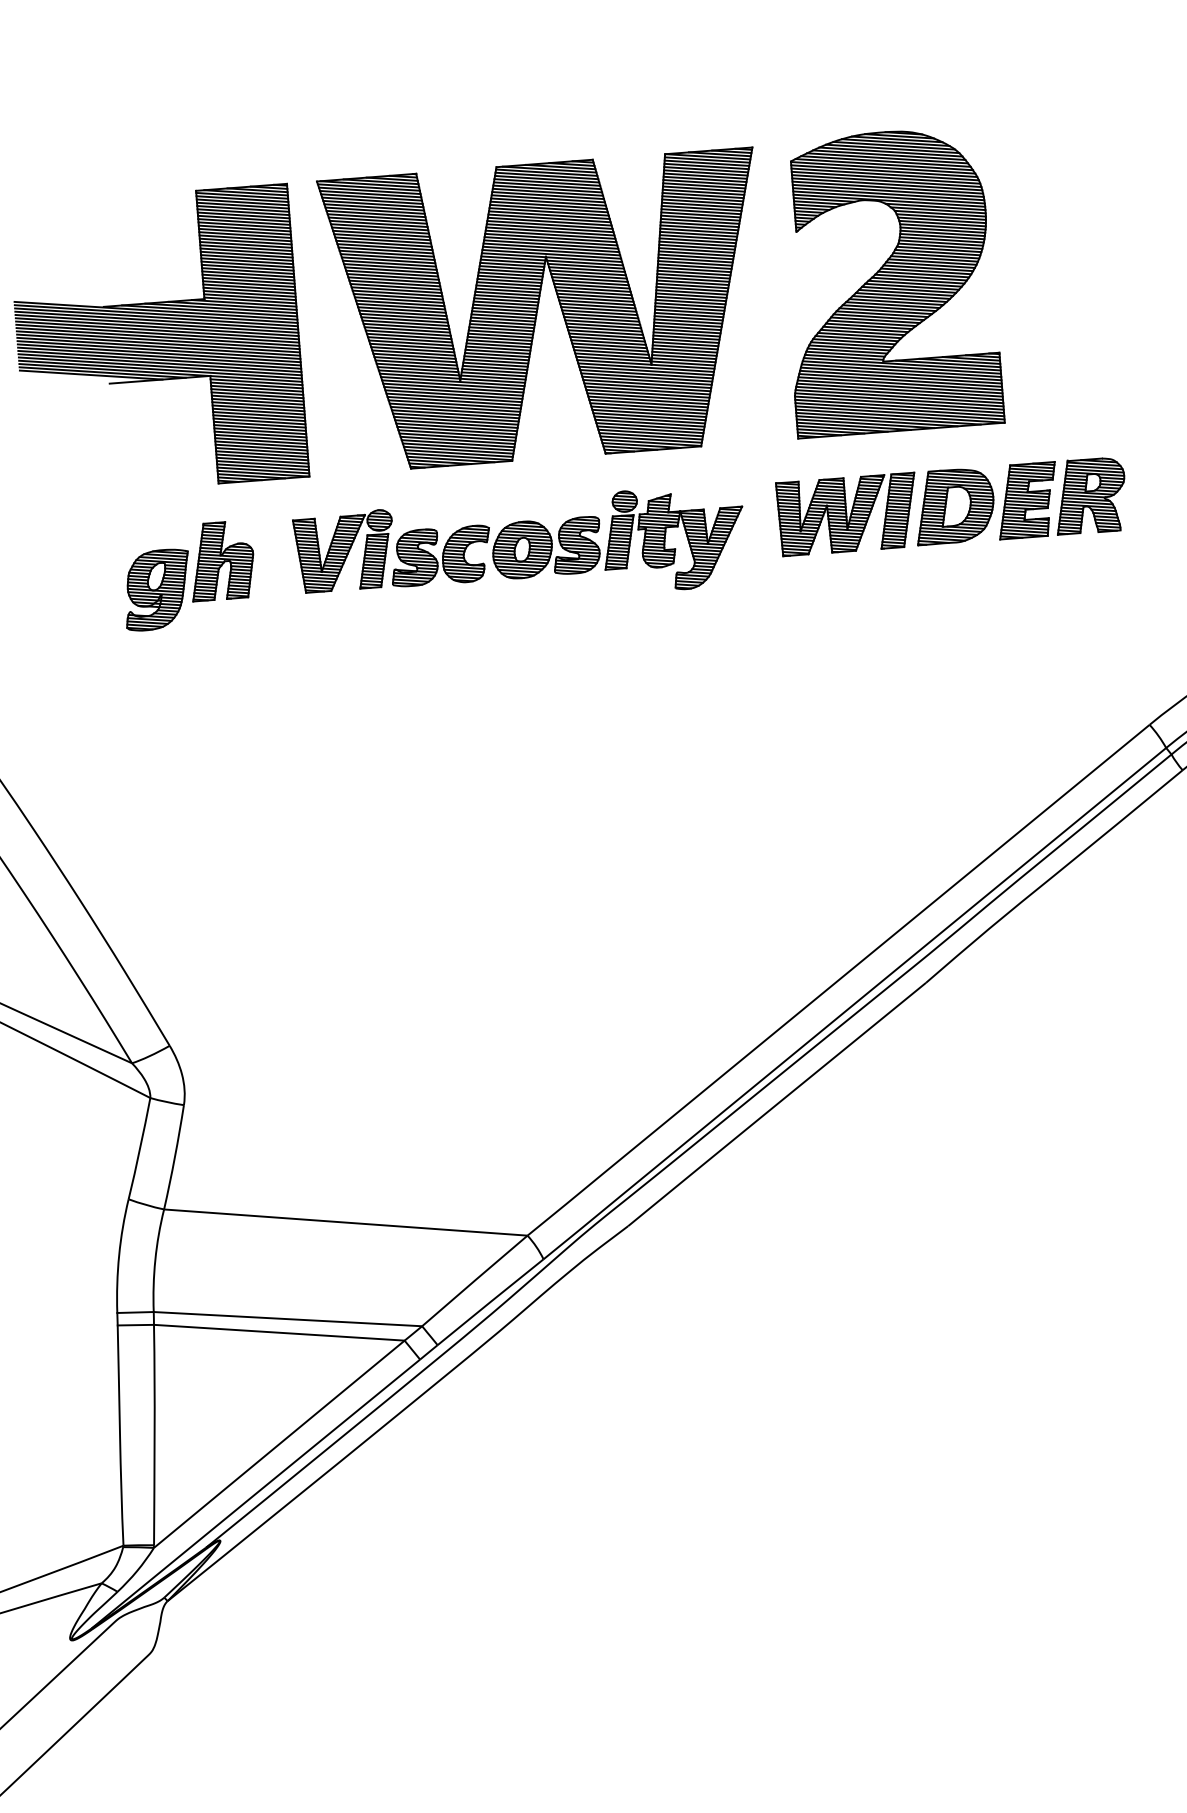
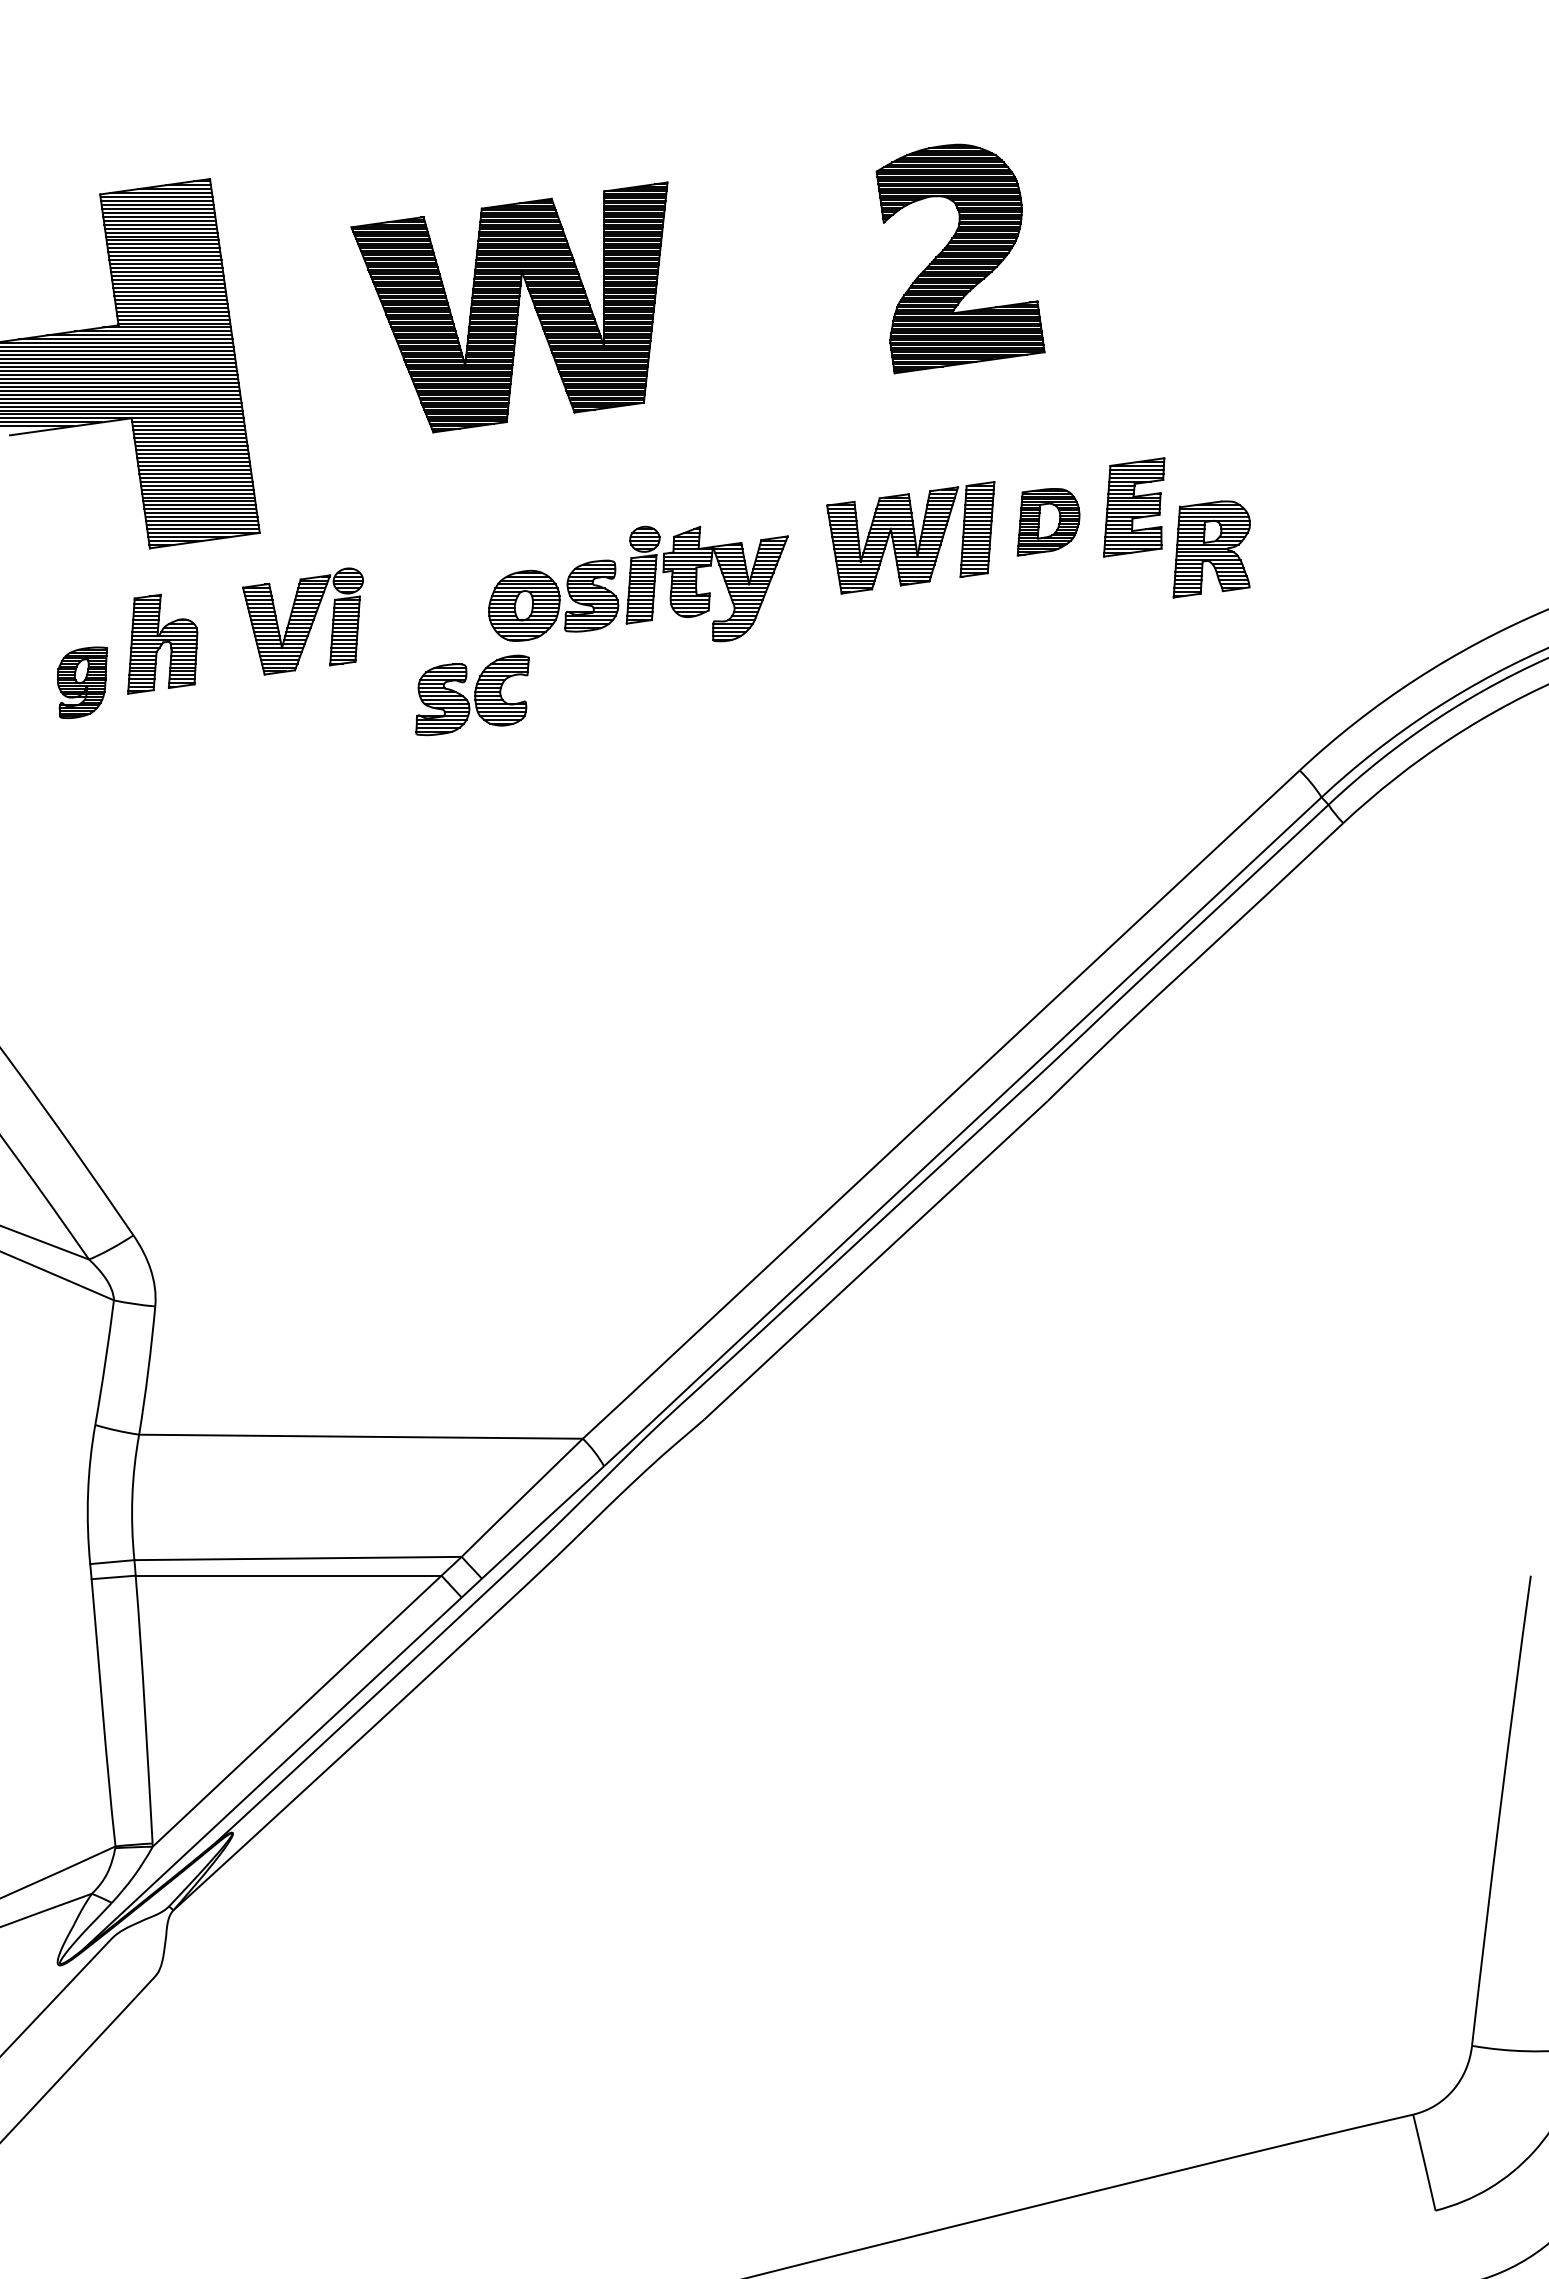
part: (897, 287) -> (960, 258), size x0.6
part: (525, 304) -> (509, 307), size x0.6
part: (1091, 497) -> (1211, 549), moved
part: (956, 507) -> (1048, 521), size x0.7
part: (440, 556) -> (472, 695), moved
part: (156, 589) -> (82, 682), size x0.7

